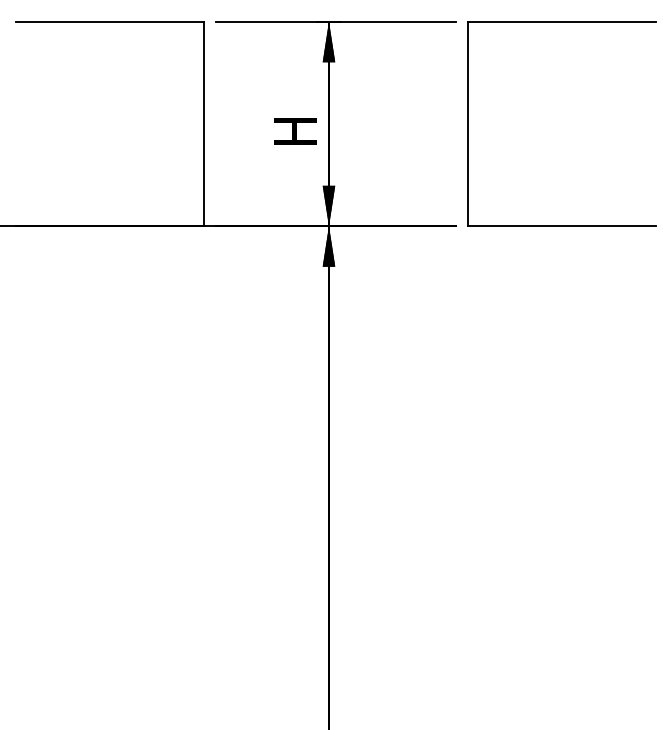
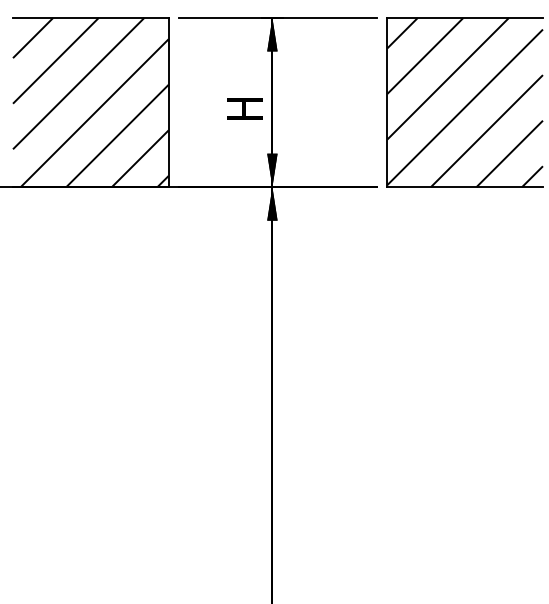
hatch: (109, 123) -> (90, 102), added
hatch: (561, 123) -> (464, 102), added

